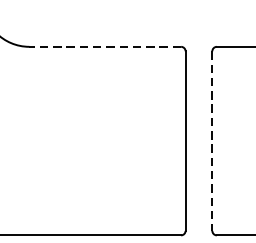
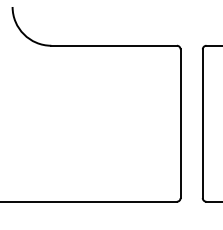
line: (105, 46) -> (114, 45), dashed -> solid
line: (212, 141) -> (202, 124), dashed -> solid

